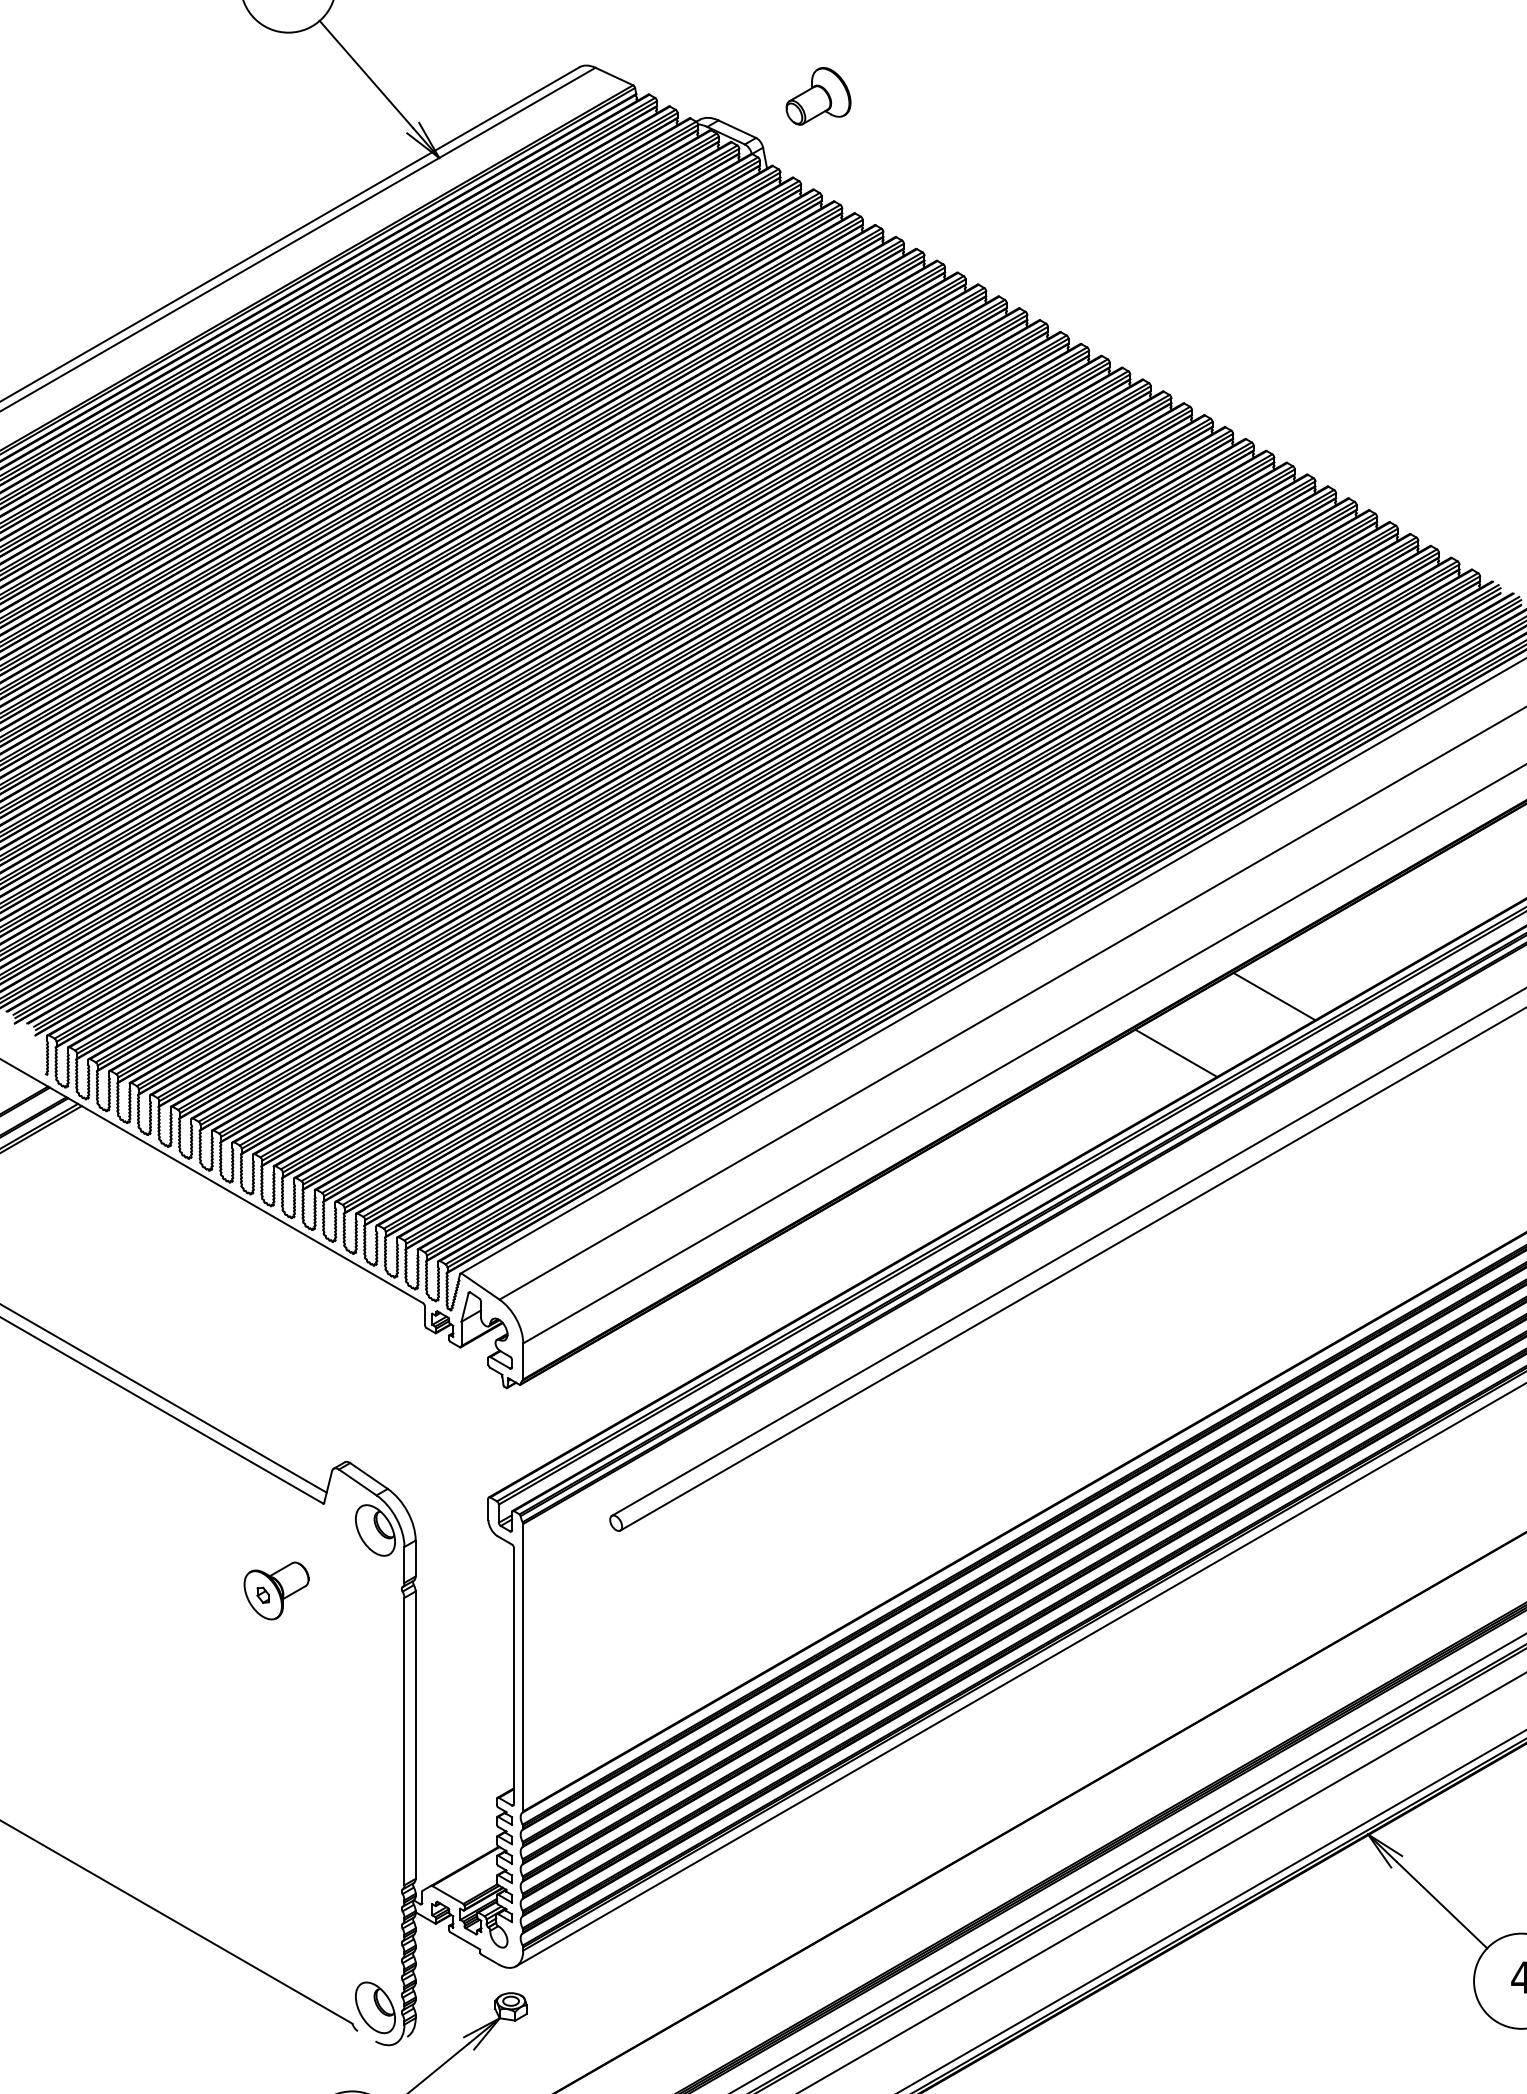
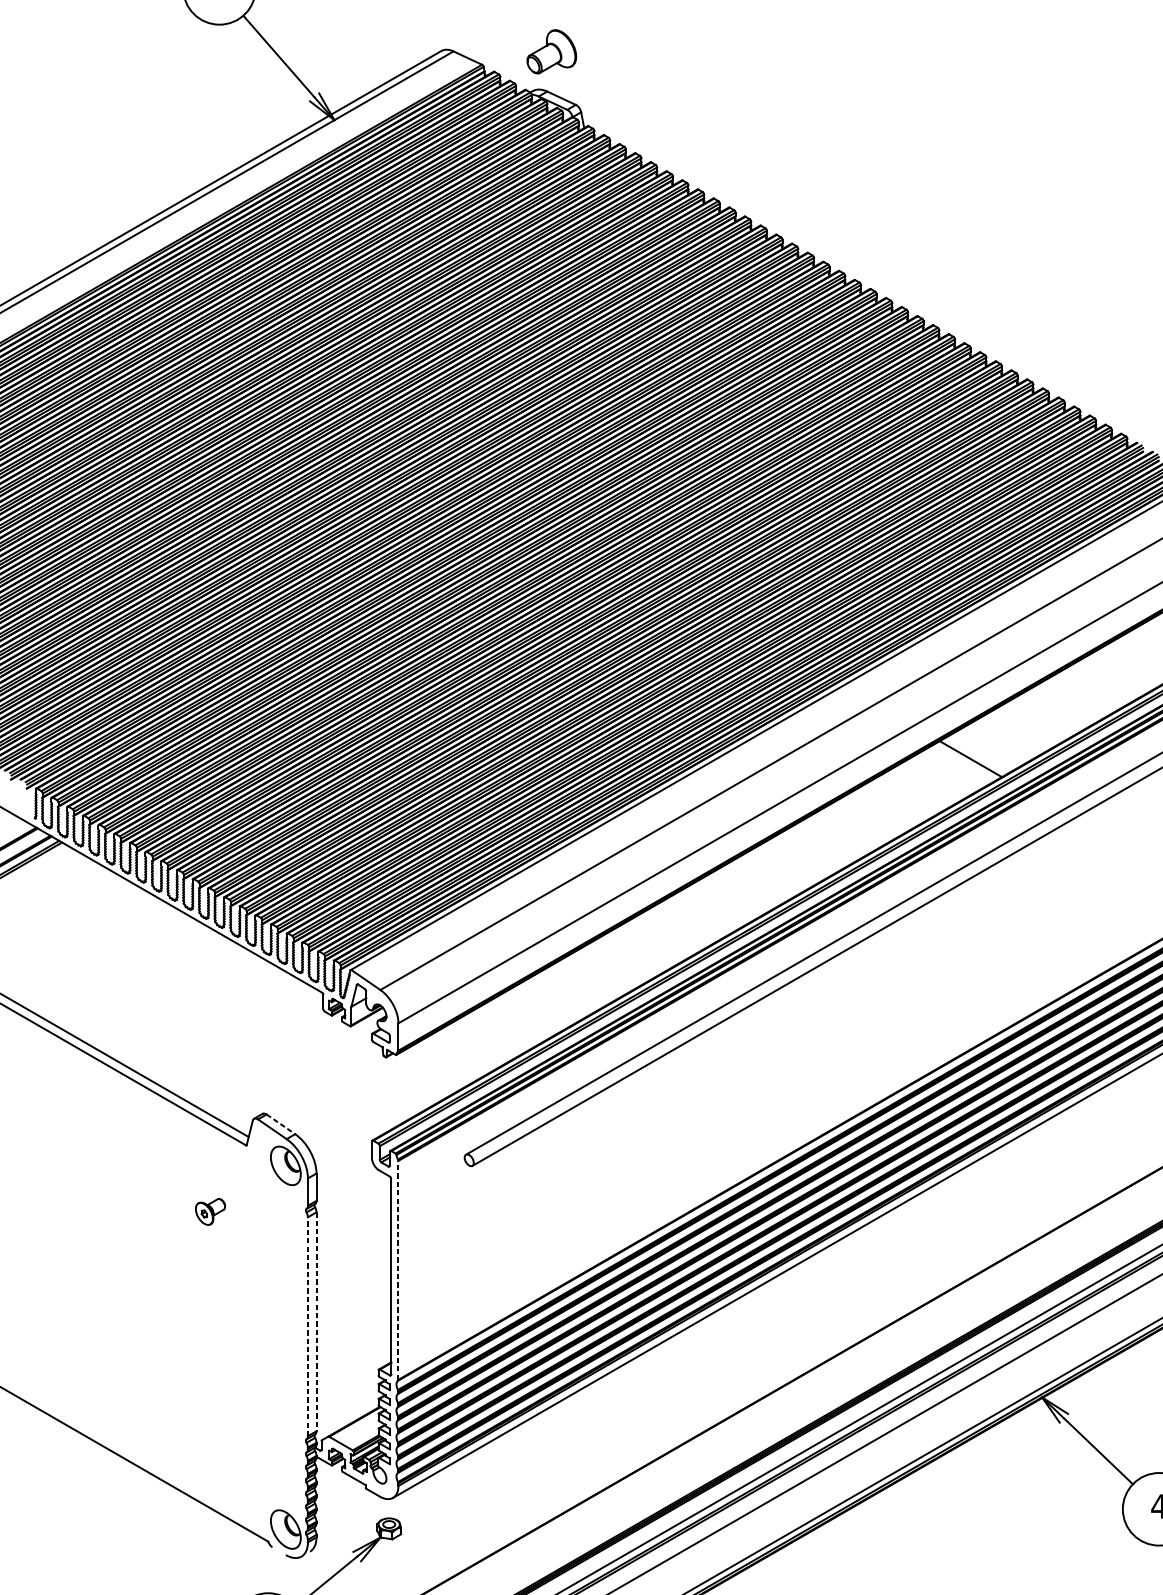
part: (818, 96) -> (551, 51), moved
line: (1176, 1052) -> (896, 801), removed
line: (369, 1475) -> (281, 1123), solid -> dashed
part: (276, 1590) -> (210, 1211), size x0.6
line: (523, 1667) -> (398, 1270), solid -> dashed
line: (415, 1735) -> (316, 1322), solid -> dashed
line: (404, 1741) -> (307, 1326), solid -> dashed

